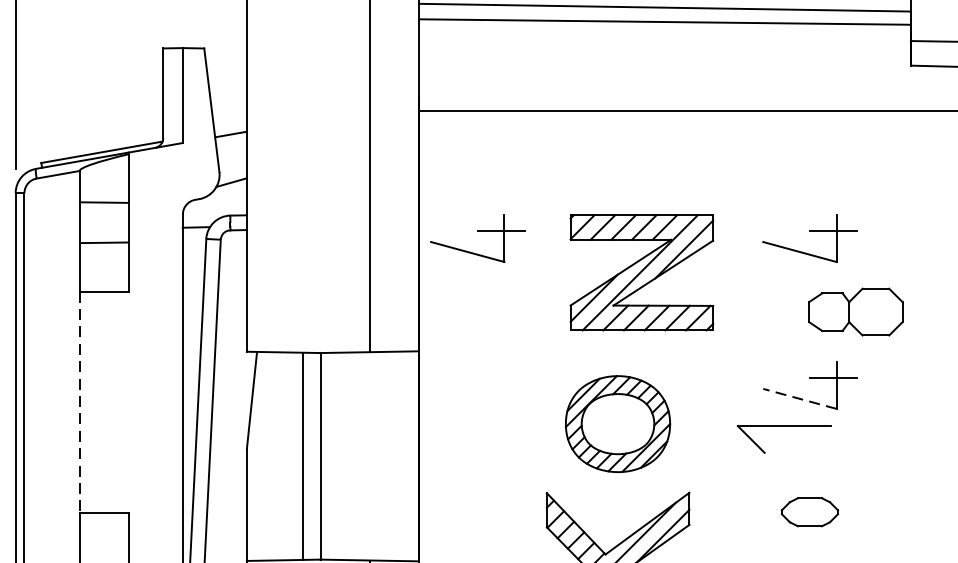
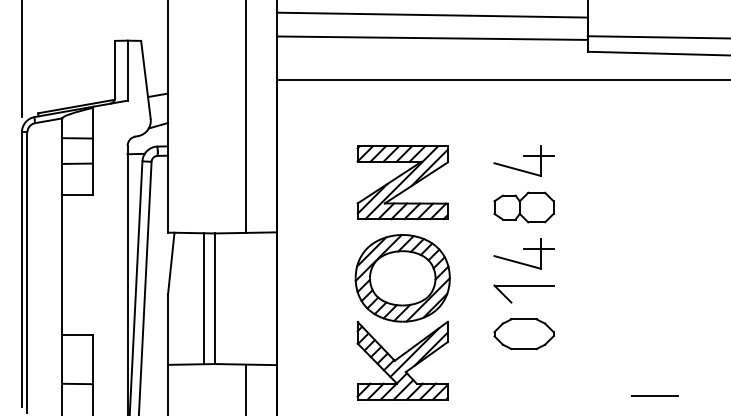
line: (663, 20) -> (431, 37), moved
part: (476, 237) -> (313, 160), removed
part: (641, 272) -> (402, 182), moved
part: (855, 311) -> (523, 207), moved
line: (799, 398) -> (517, 262), dashed -> solid
line: (79, 402) -> (62, 264), dashed -> solid
part: (617, 424) -> (402, 278), size x1.43
part: (783, 427) -> (523, 286), moved
part: (809, 511) -> (523, 333), size x1.67

